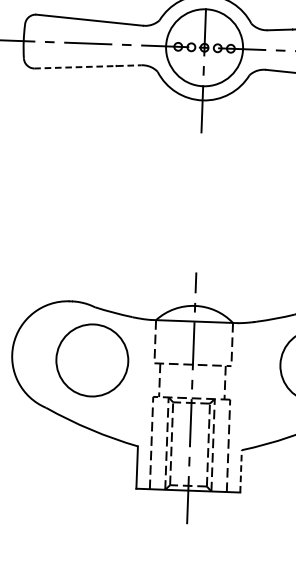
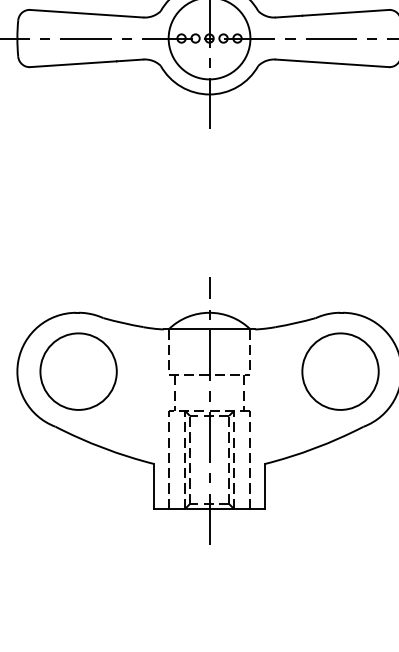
line: (87, 67) -> (86, 63), dashed -> solid
part: (92, 360) -> (78, 371), moved
line: (240, 471) -> (264, 486), dashed -> solid

